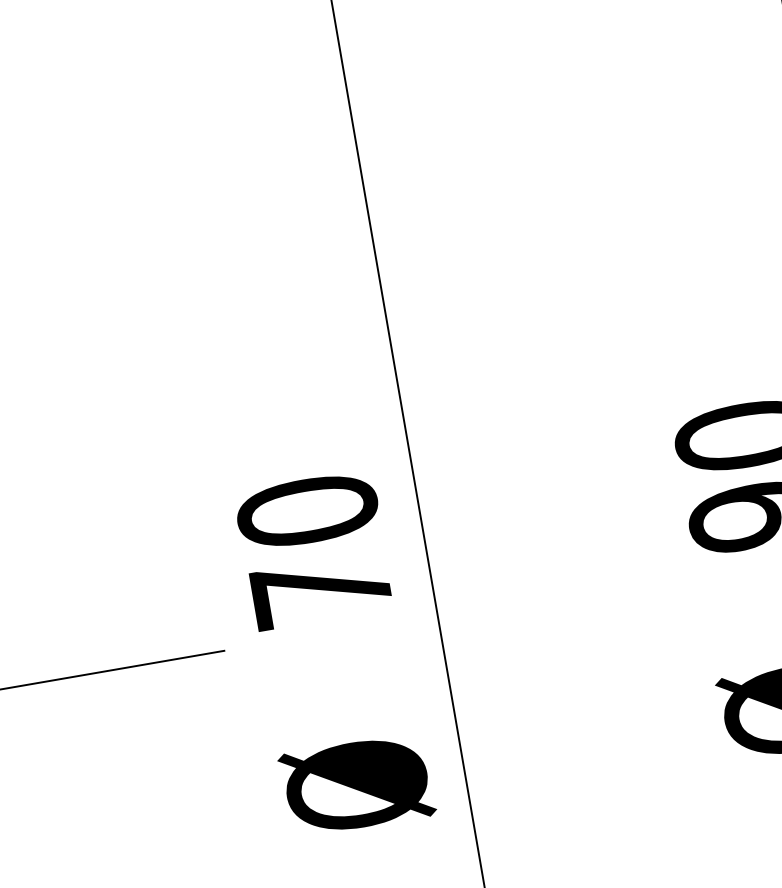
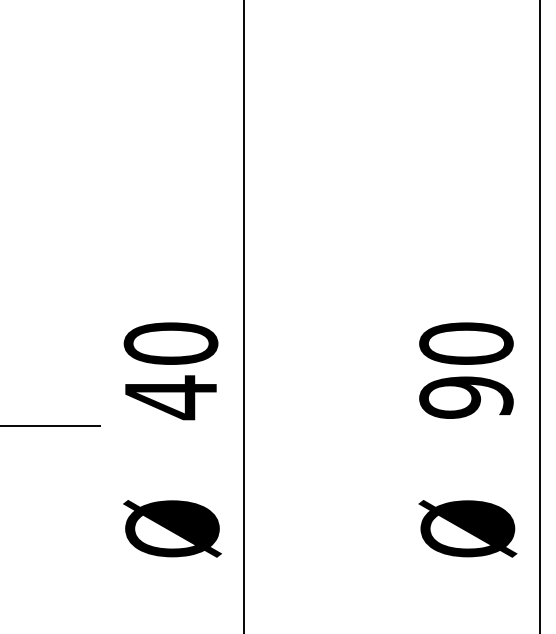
text: (320, 591) -> (170, 397), 70 -> 40

